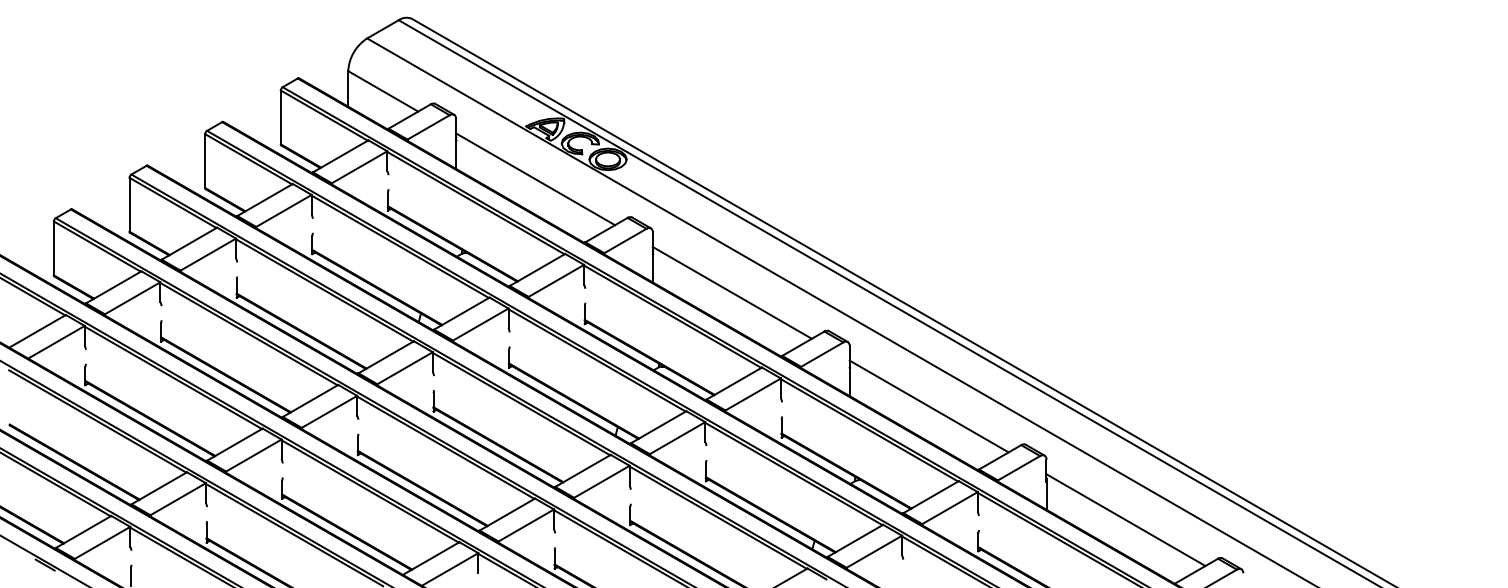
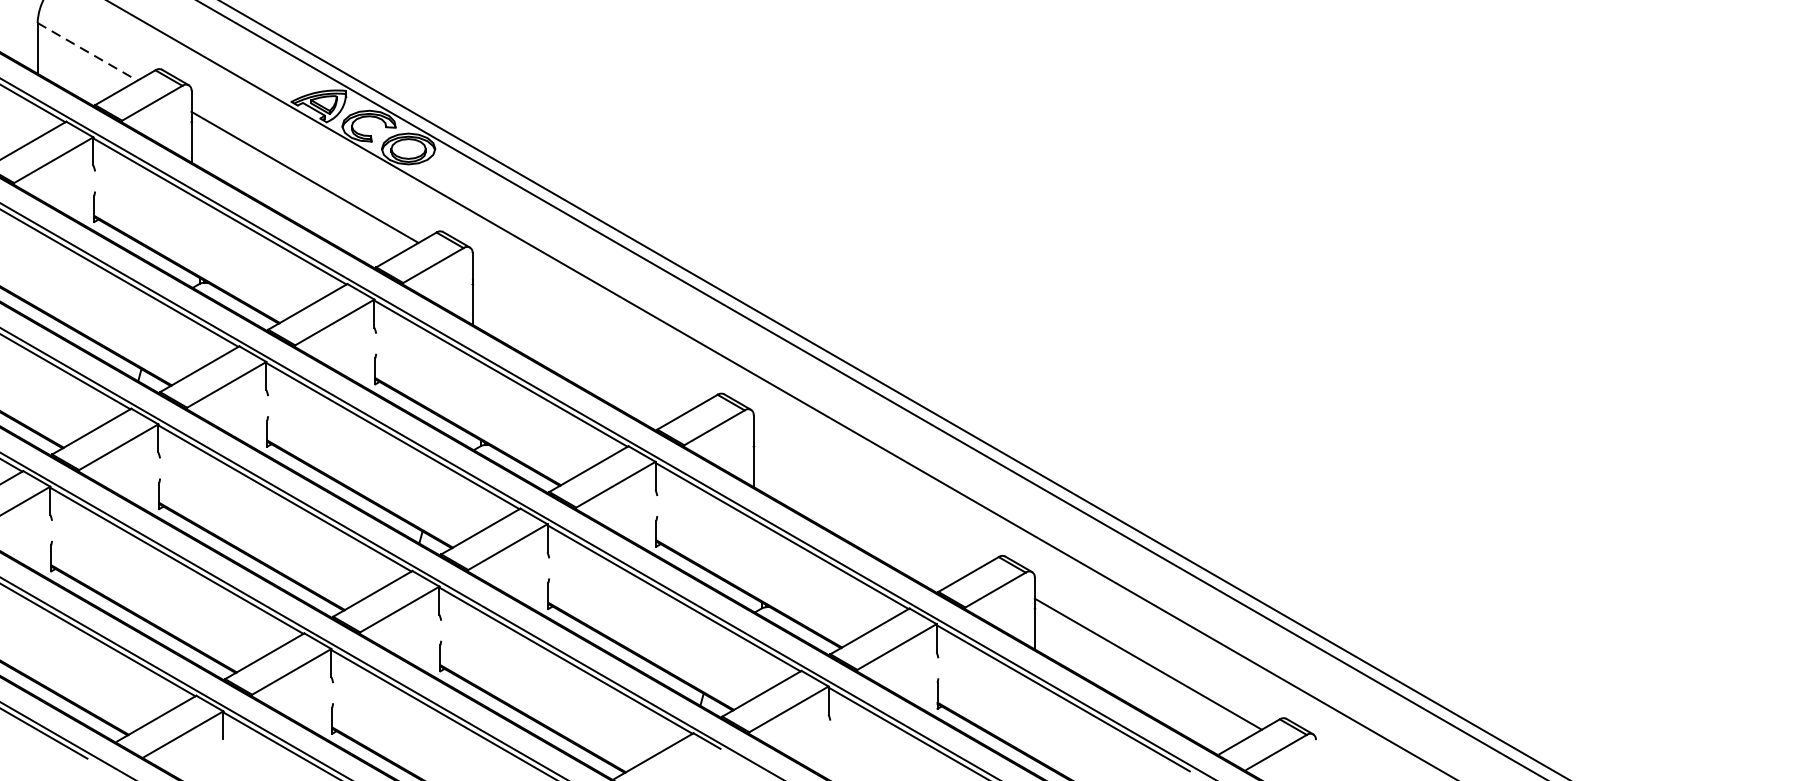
line: (383, 91) -> (87, 51), solid -> dashed
line: (731, 292) -> (584, 339), removed
line: (928, 406) -> (866, 501), removed

